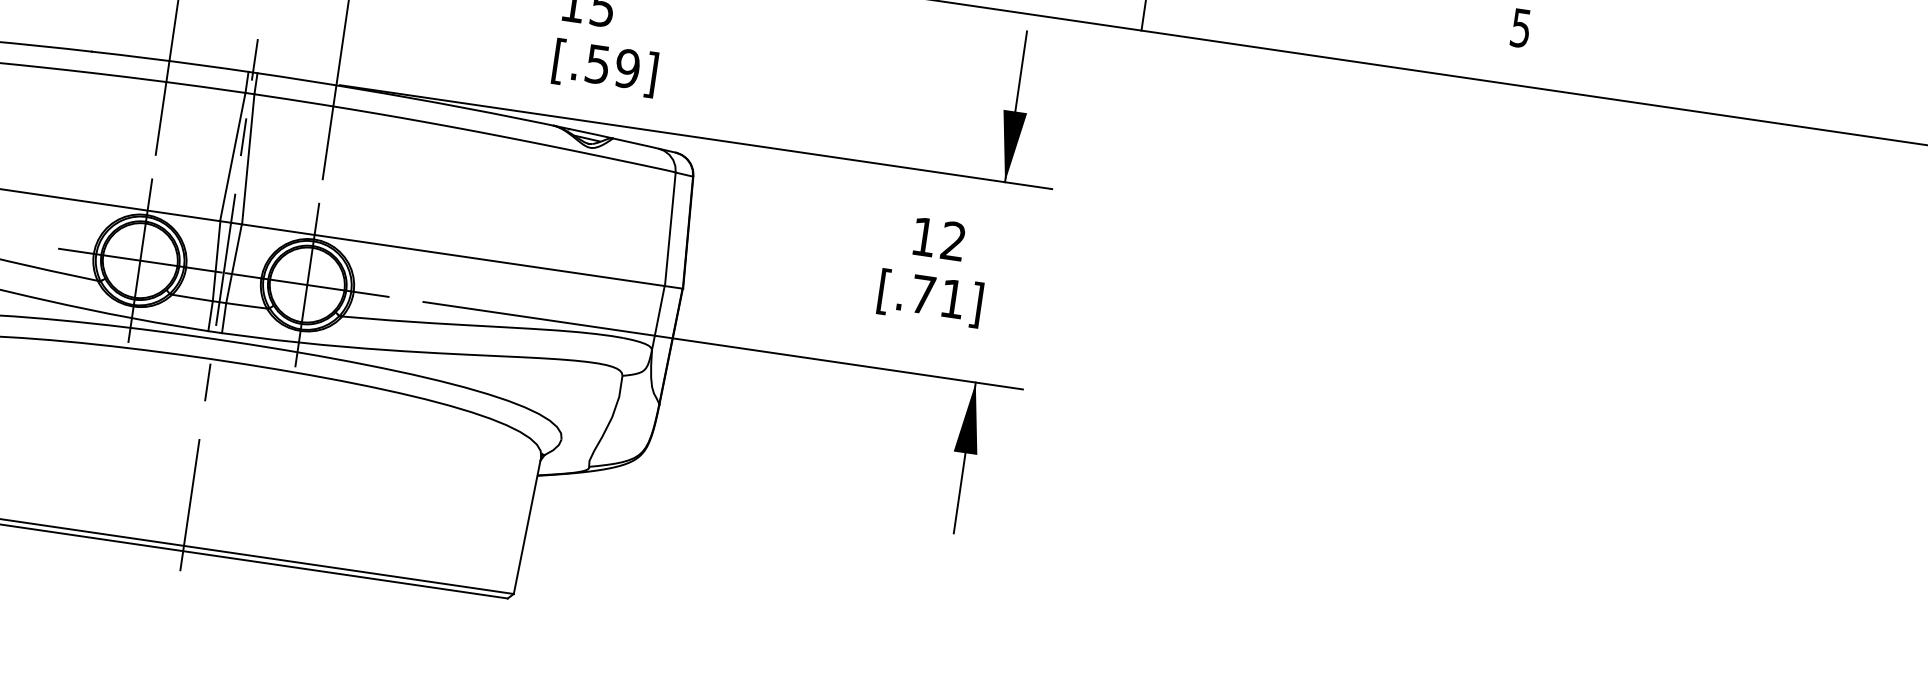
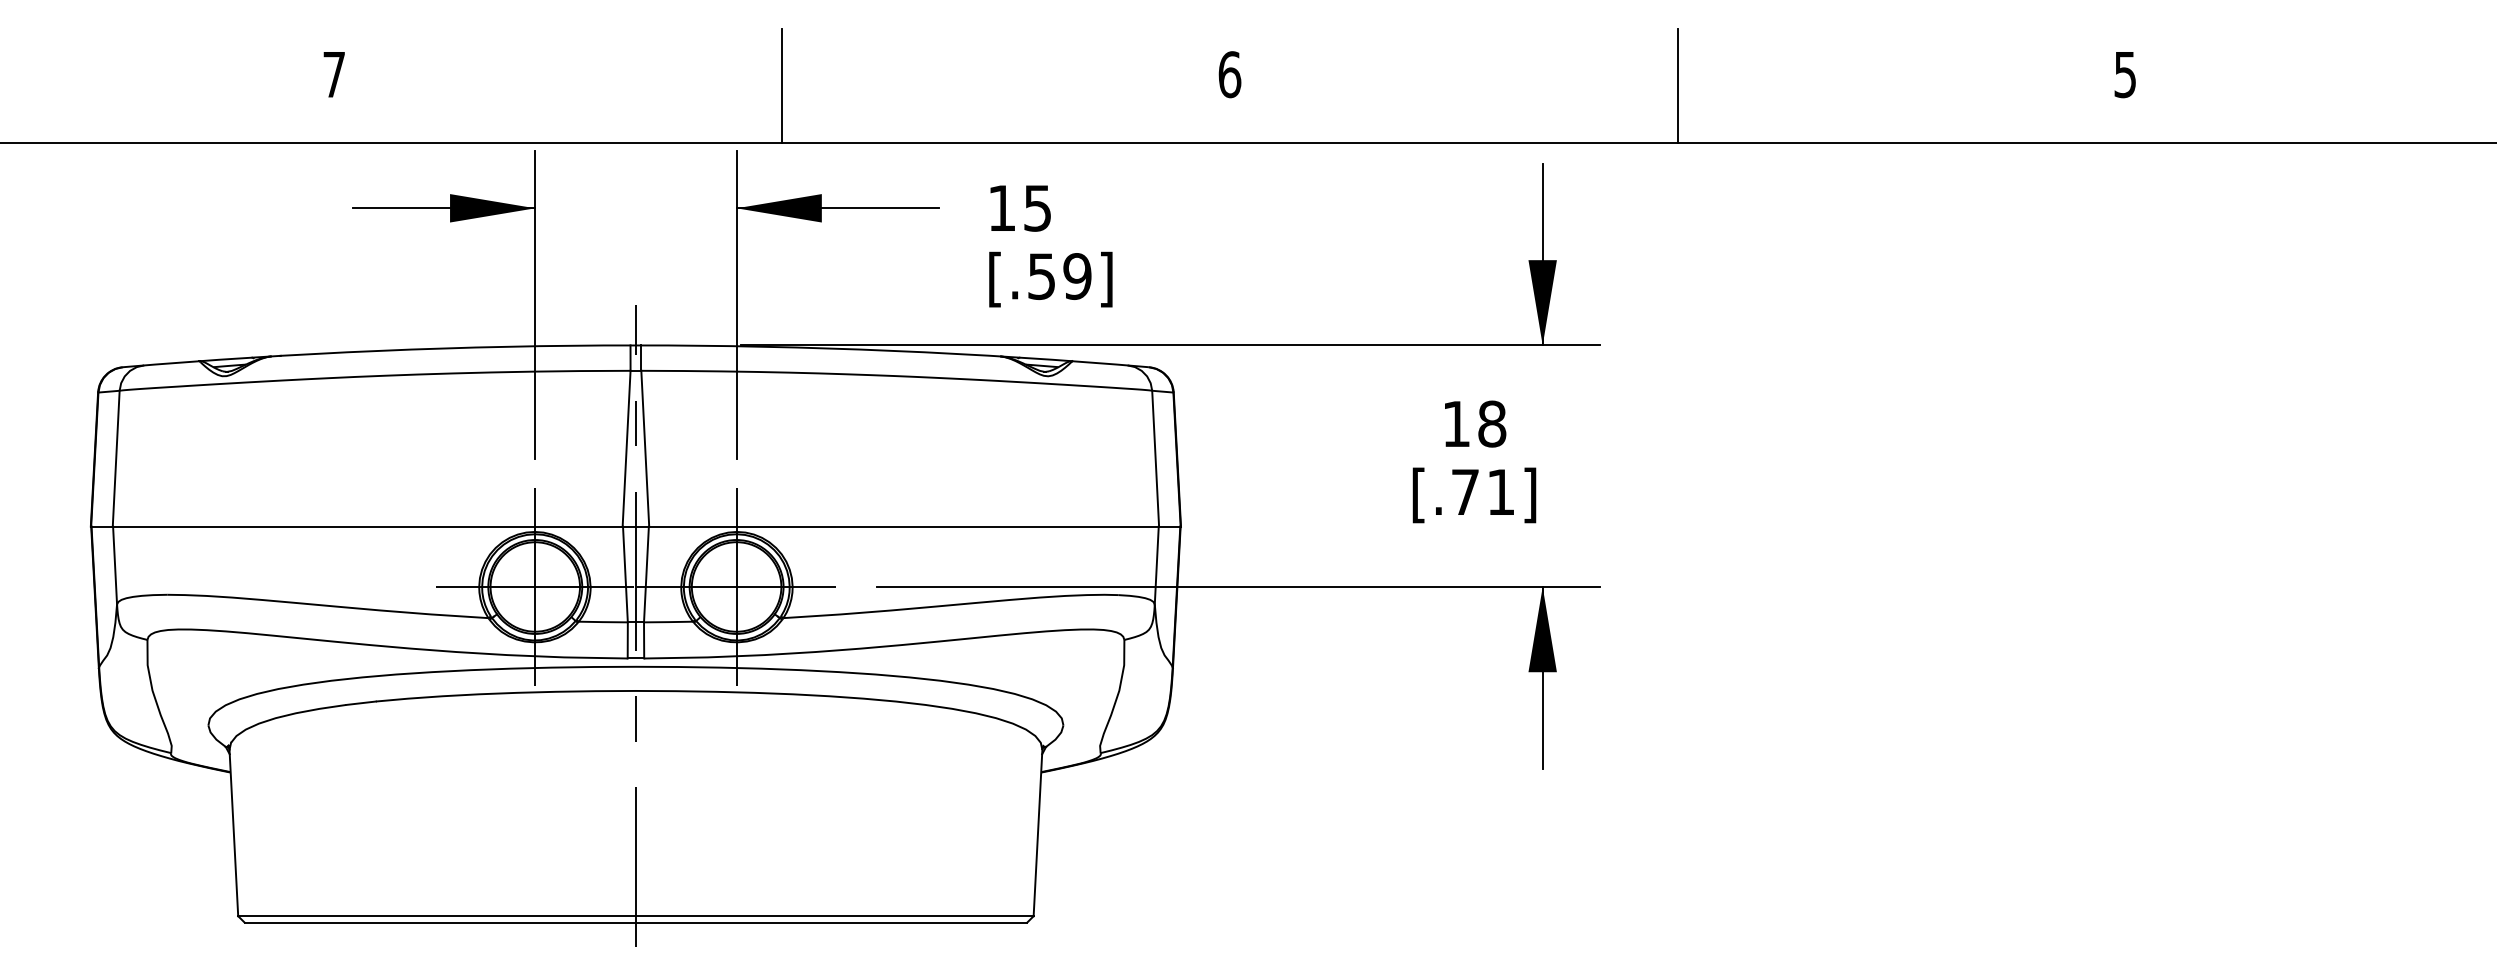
text: (953, 240) -> (1492, 423), 12 -> 18

